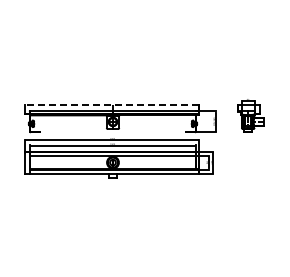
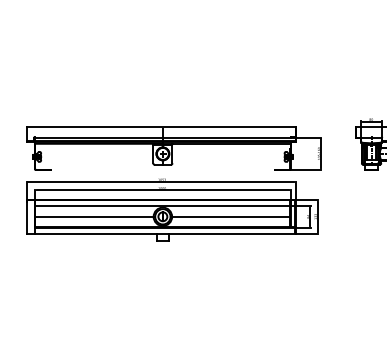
line: (111, 104) -> (160, 126), dashed -> solid
line: (68, 162) -> (94, 216), added
line: (156, 162) -> (230, 216), added

